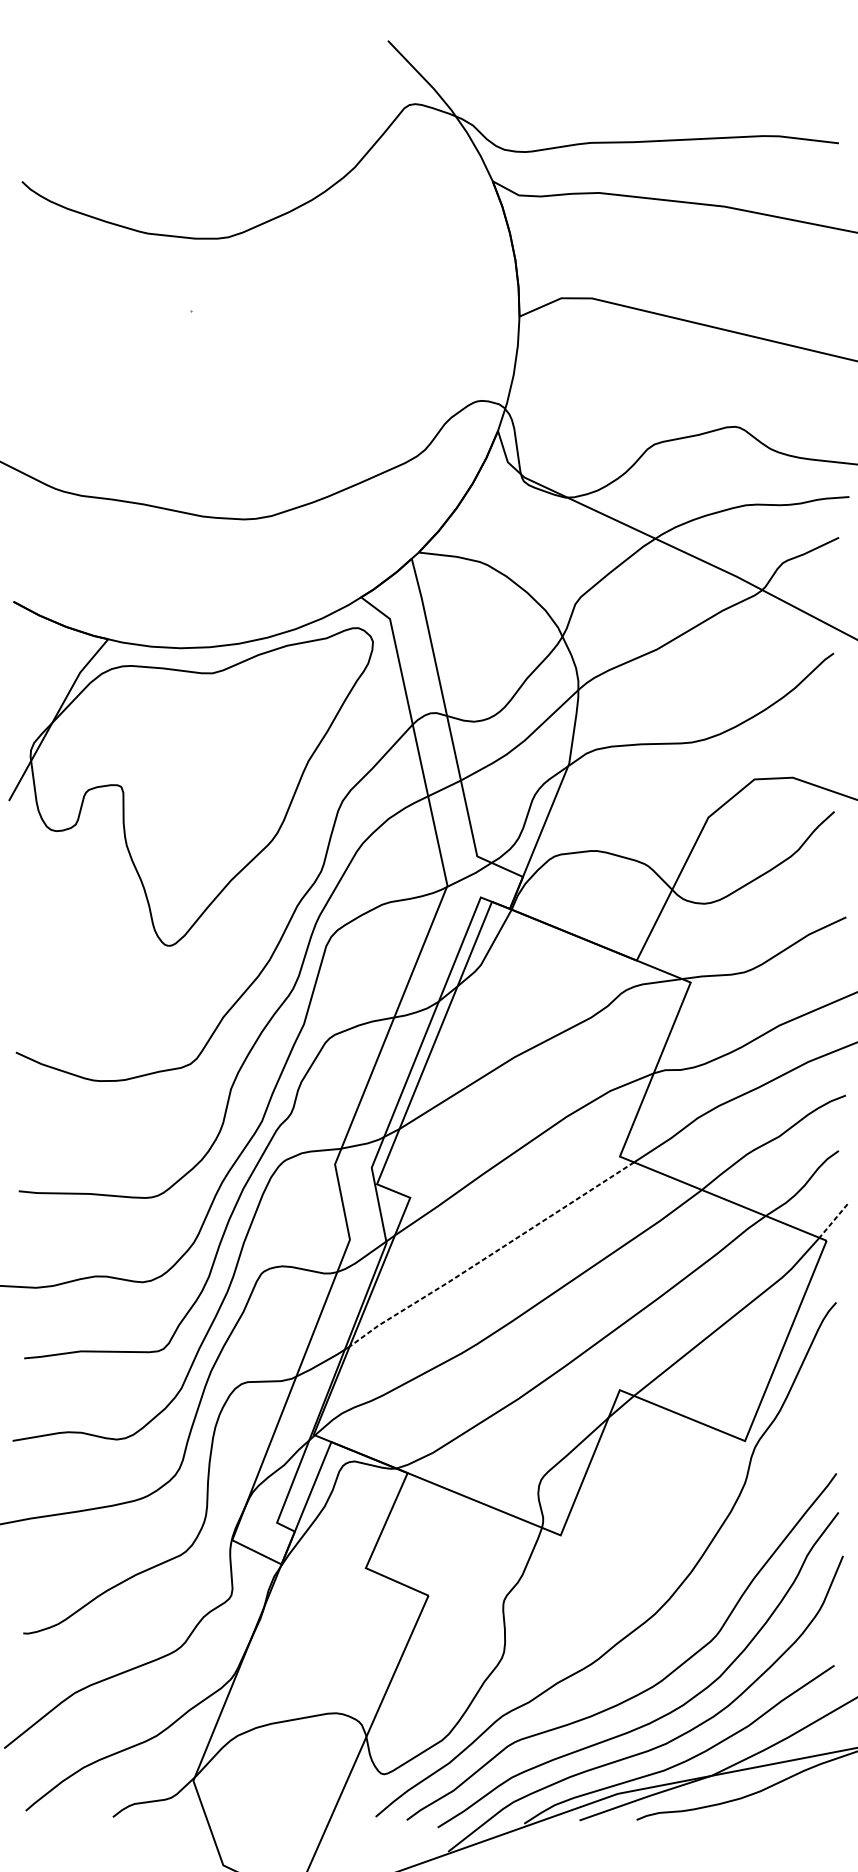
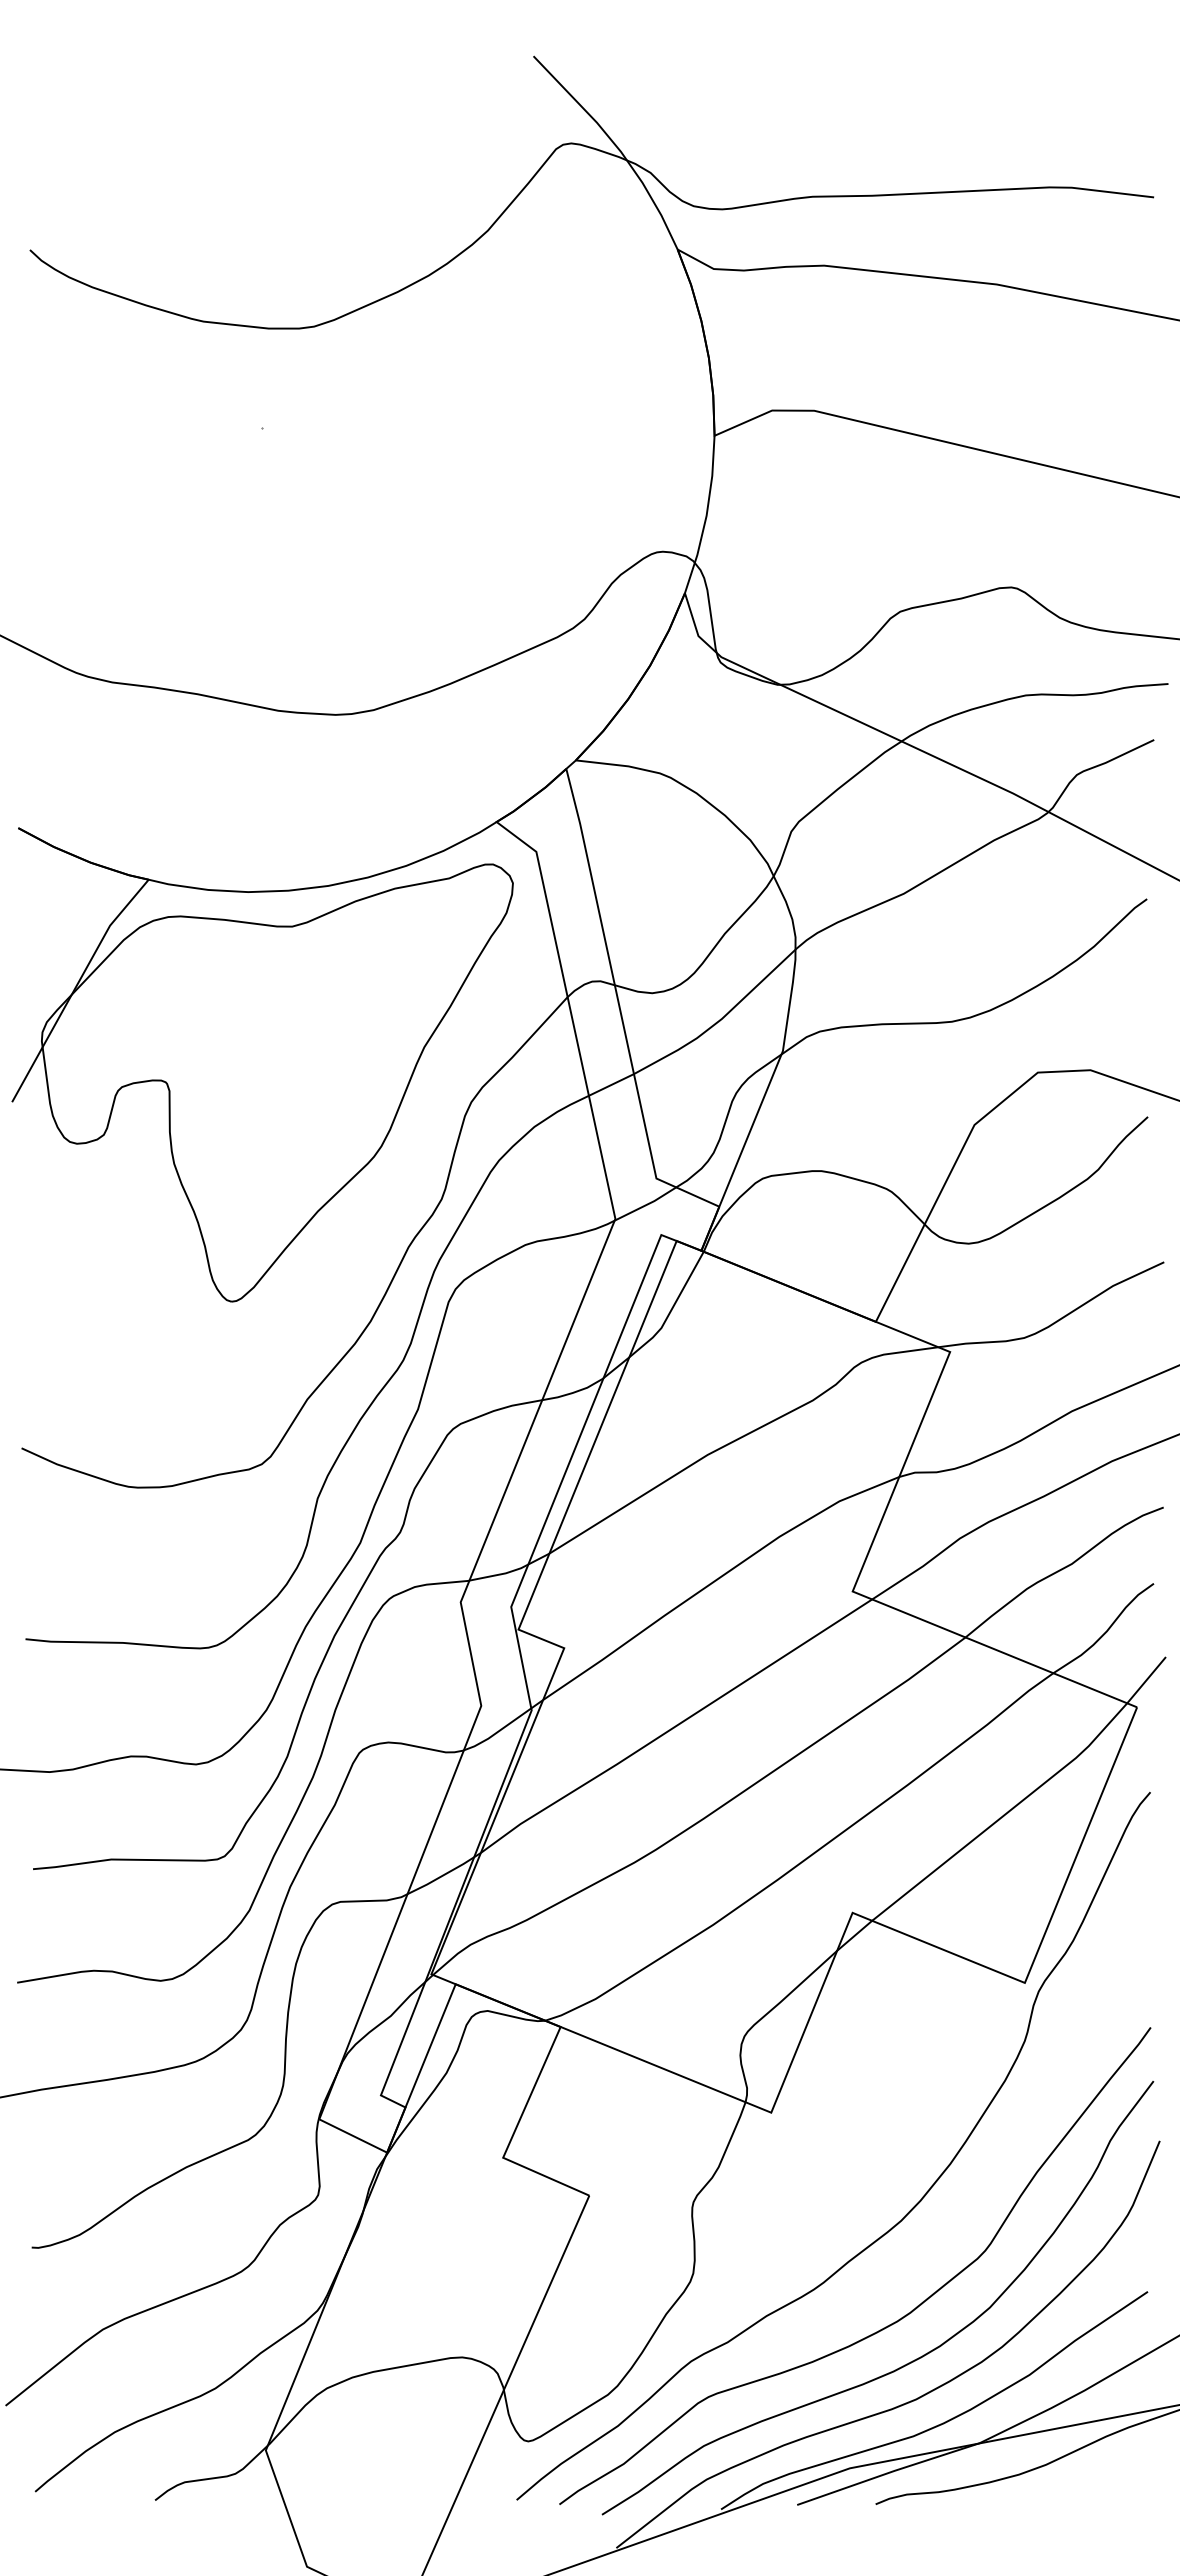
line: (833, 1221) -> (1146, 1680), dashed -> solid
line: (491, 1254) -> (675, 1726), dashed -> solid

